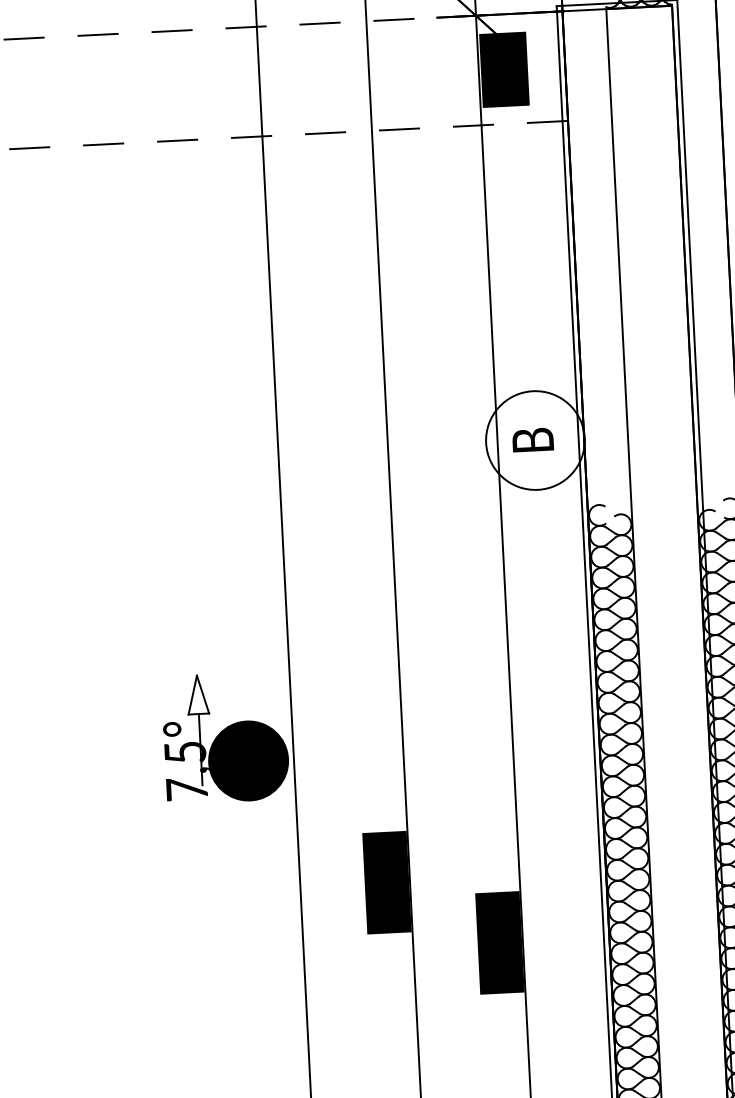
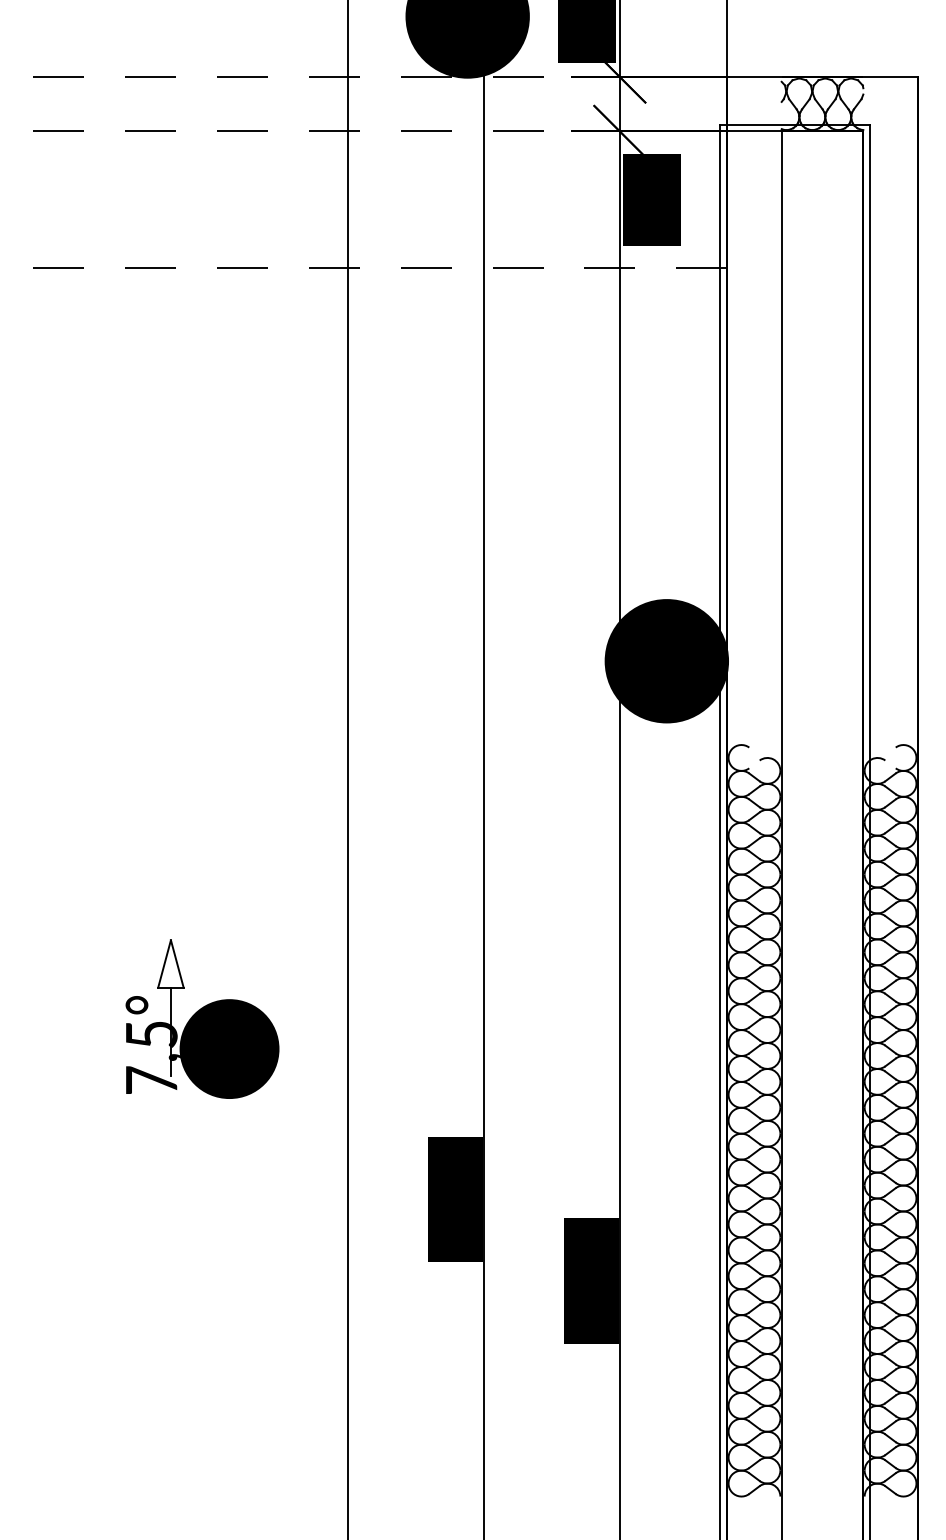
fill: (535, 440) -> (666, 661), added
part: (225, 737) -> (202, 1018), moved

